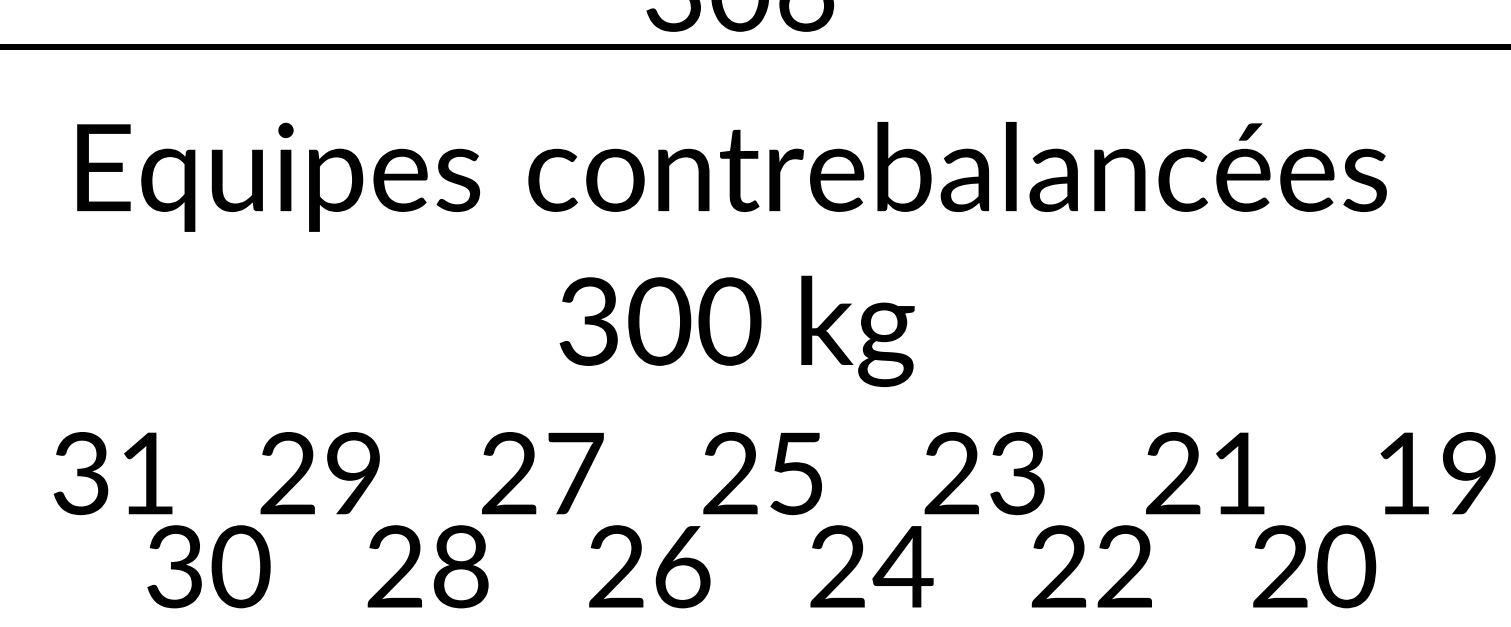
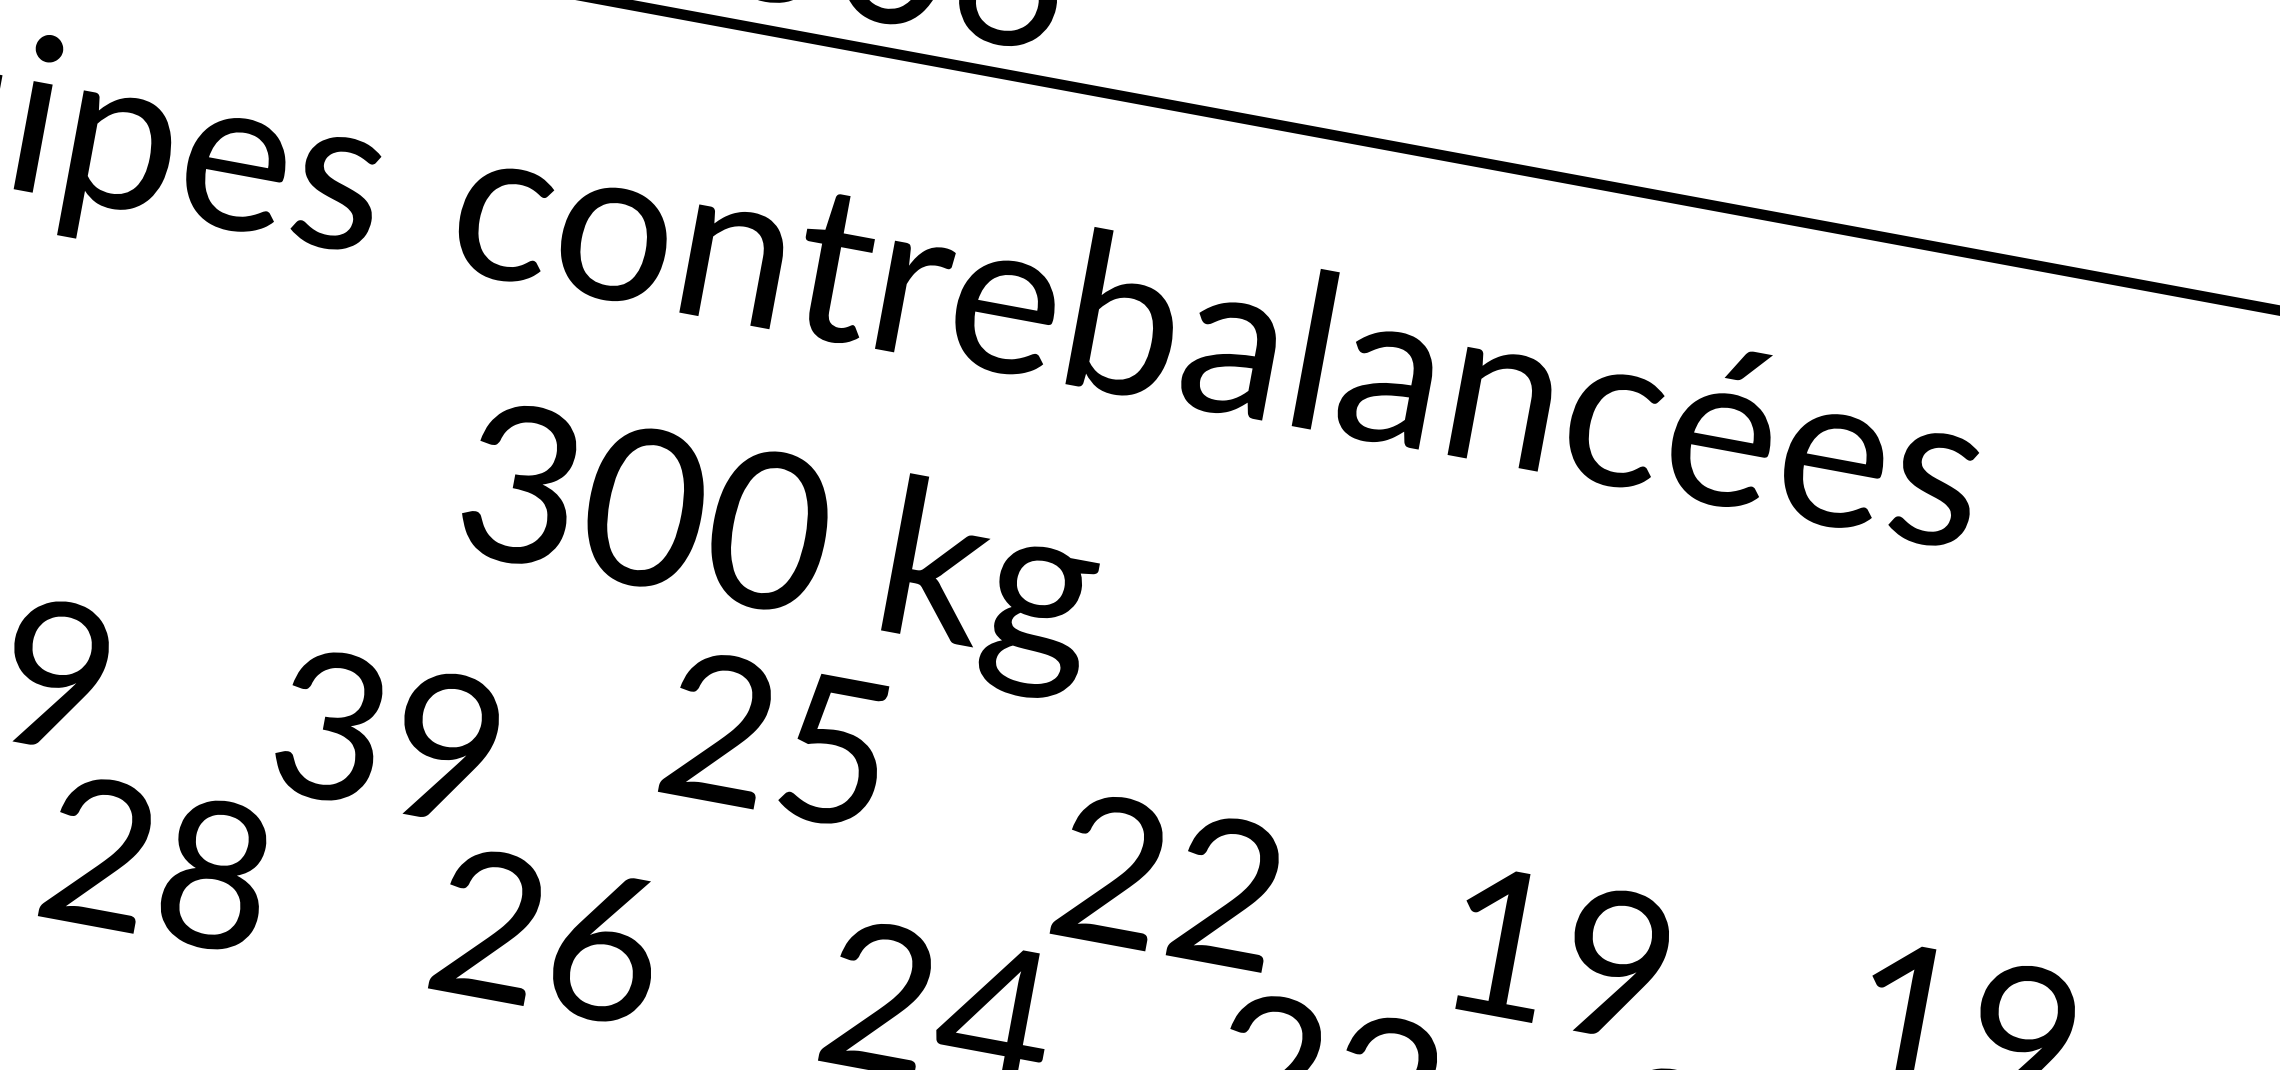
text: (542, 473) -> (389, 737), 27 -> 39
text: (762, 473) -> (775, 739), moved
text: (1017, 473) -> (1226, 892), 23 -> 22
text: (1205, 473) -> (1557, 953), 21 -> 19

